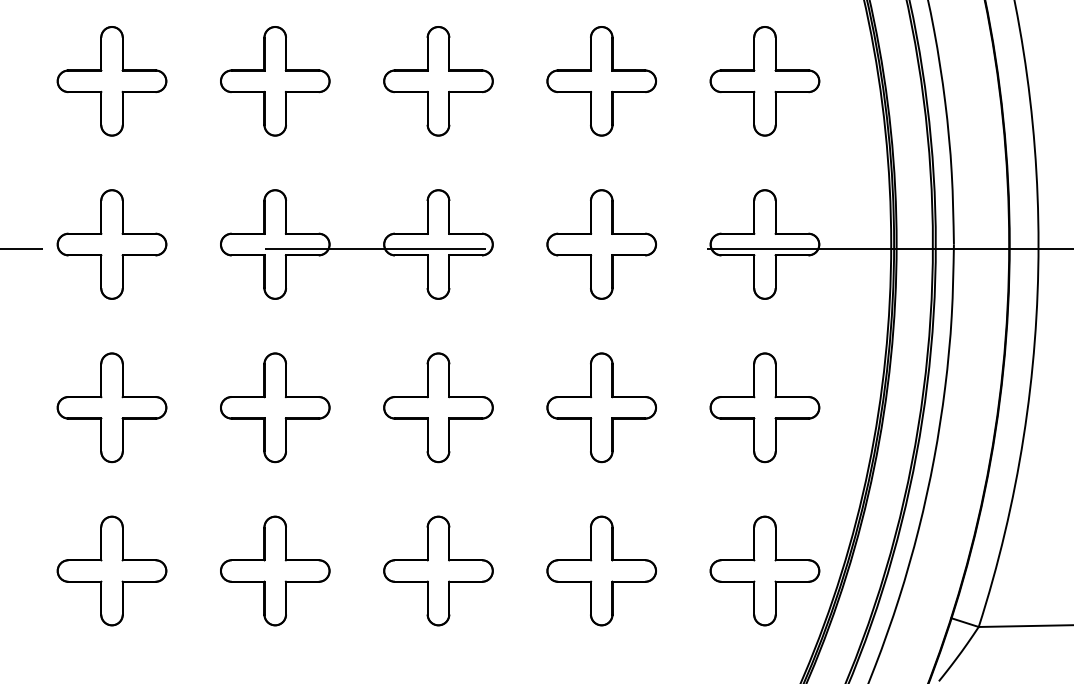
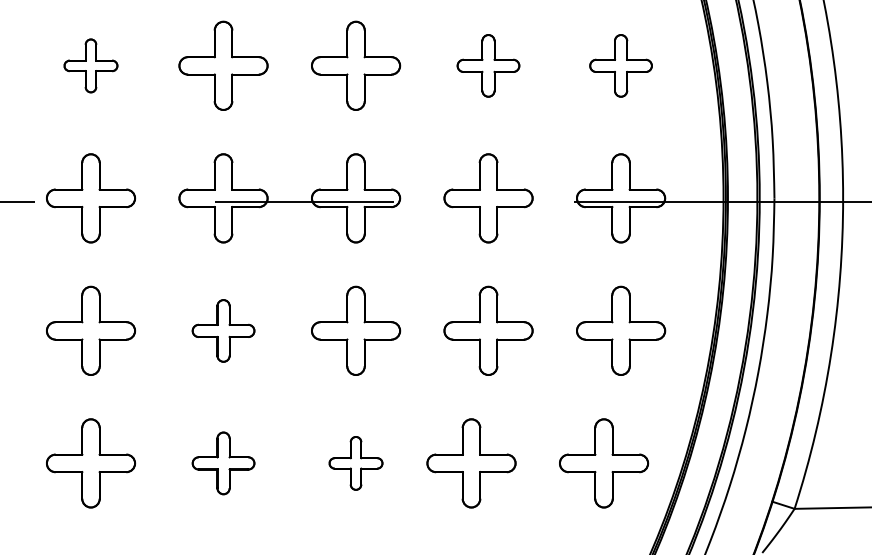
part: (111, 81) -> (90, 66), size x0.6
part: (601, 81) -> (488, 66), size x0.7
part: (764, 81) -> (620, 66), size x0.7
part: (275, 407) -> (223, 330), size x0.7
part: (275, 570) -> (223, 462), size x0.7
part: (438, 570) -> (356, 462), size x0.6
part: (601, 570) -> (471, 462), moved
part: (764, 570) -> (603, 462), moved

